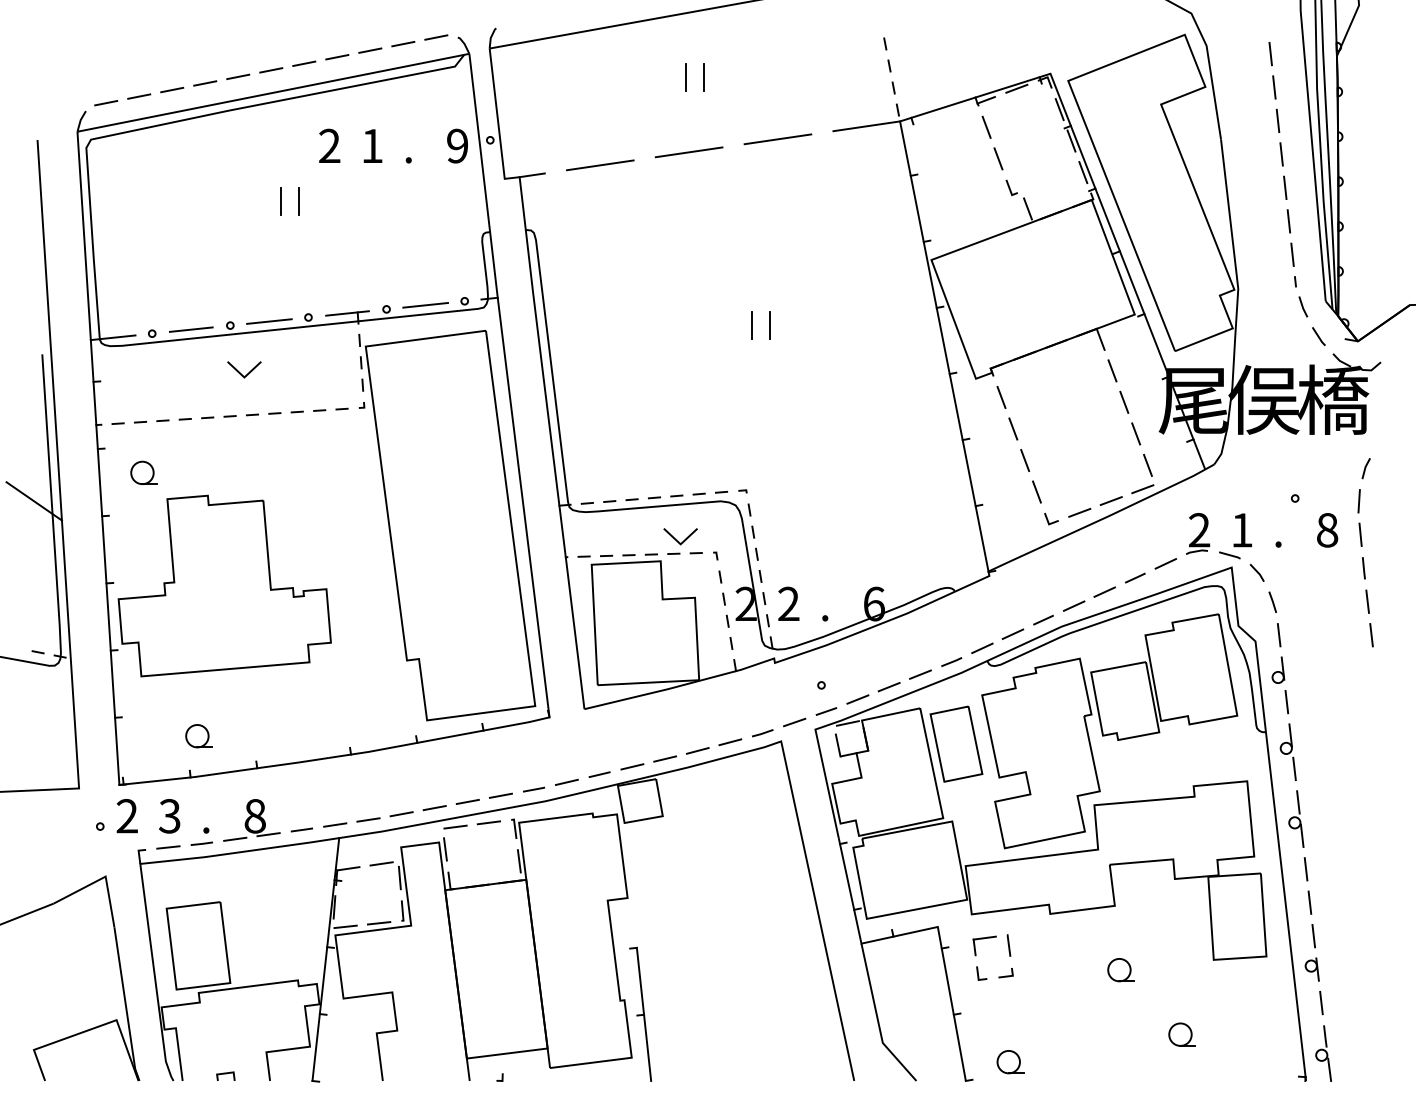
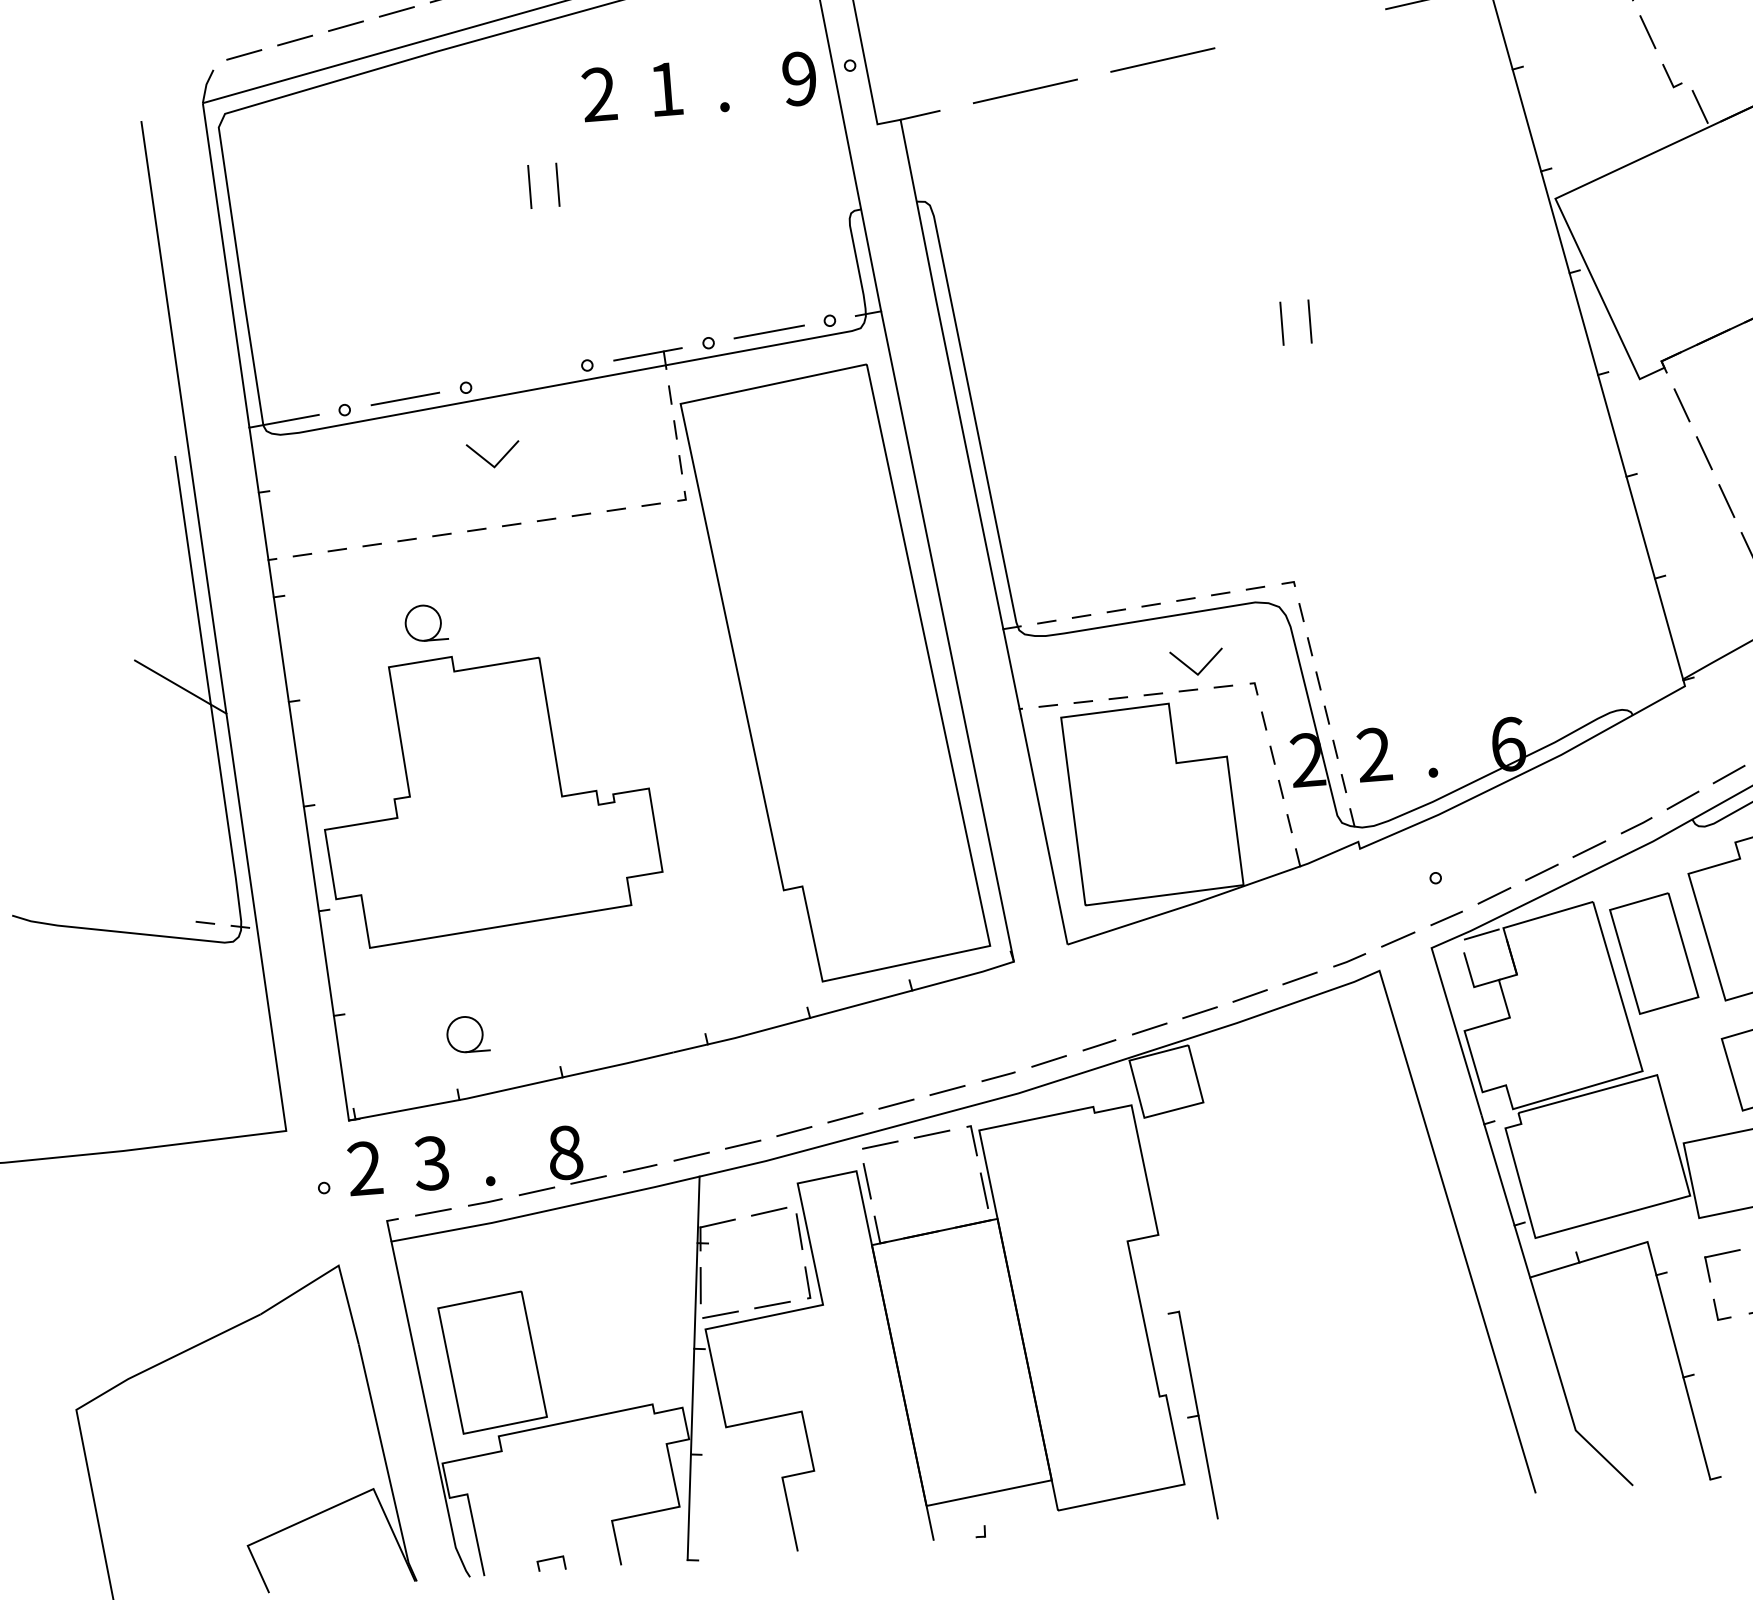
line: (777, 139) -> (1299, 29), removed
line: (269, 321) -> (526, 376), removed
part: (143, 472) -> (424, 622), moved

